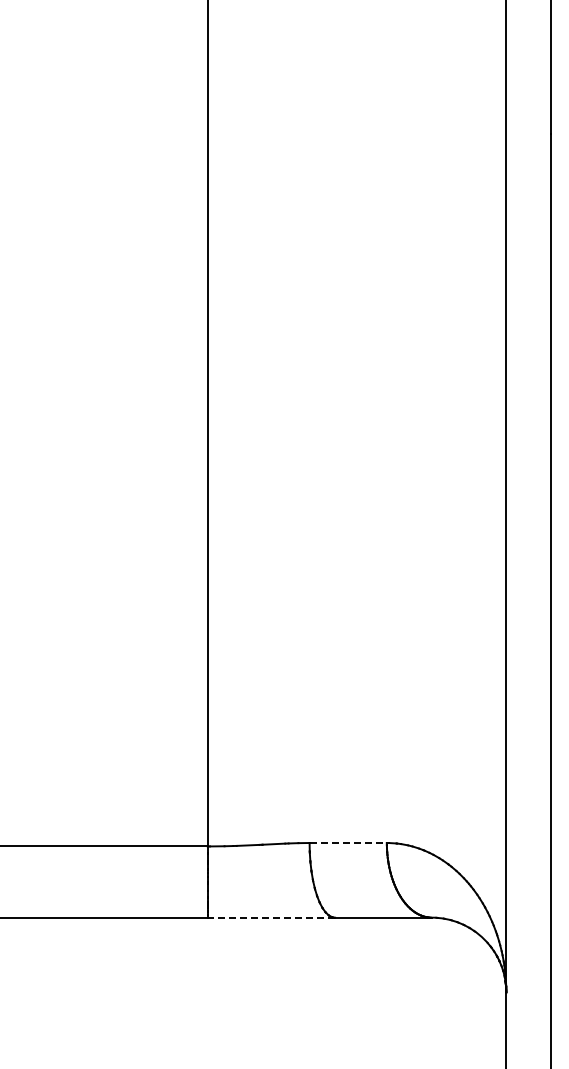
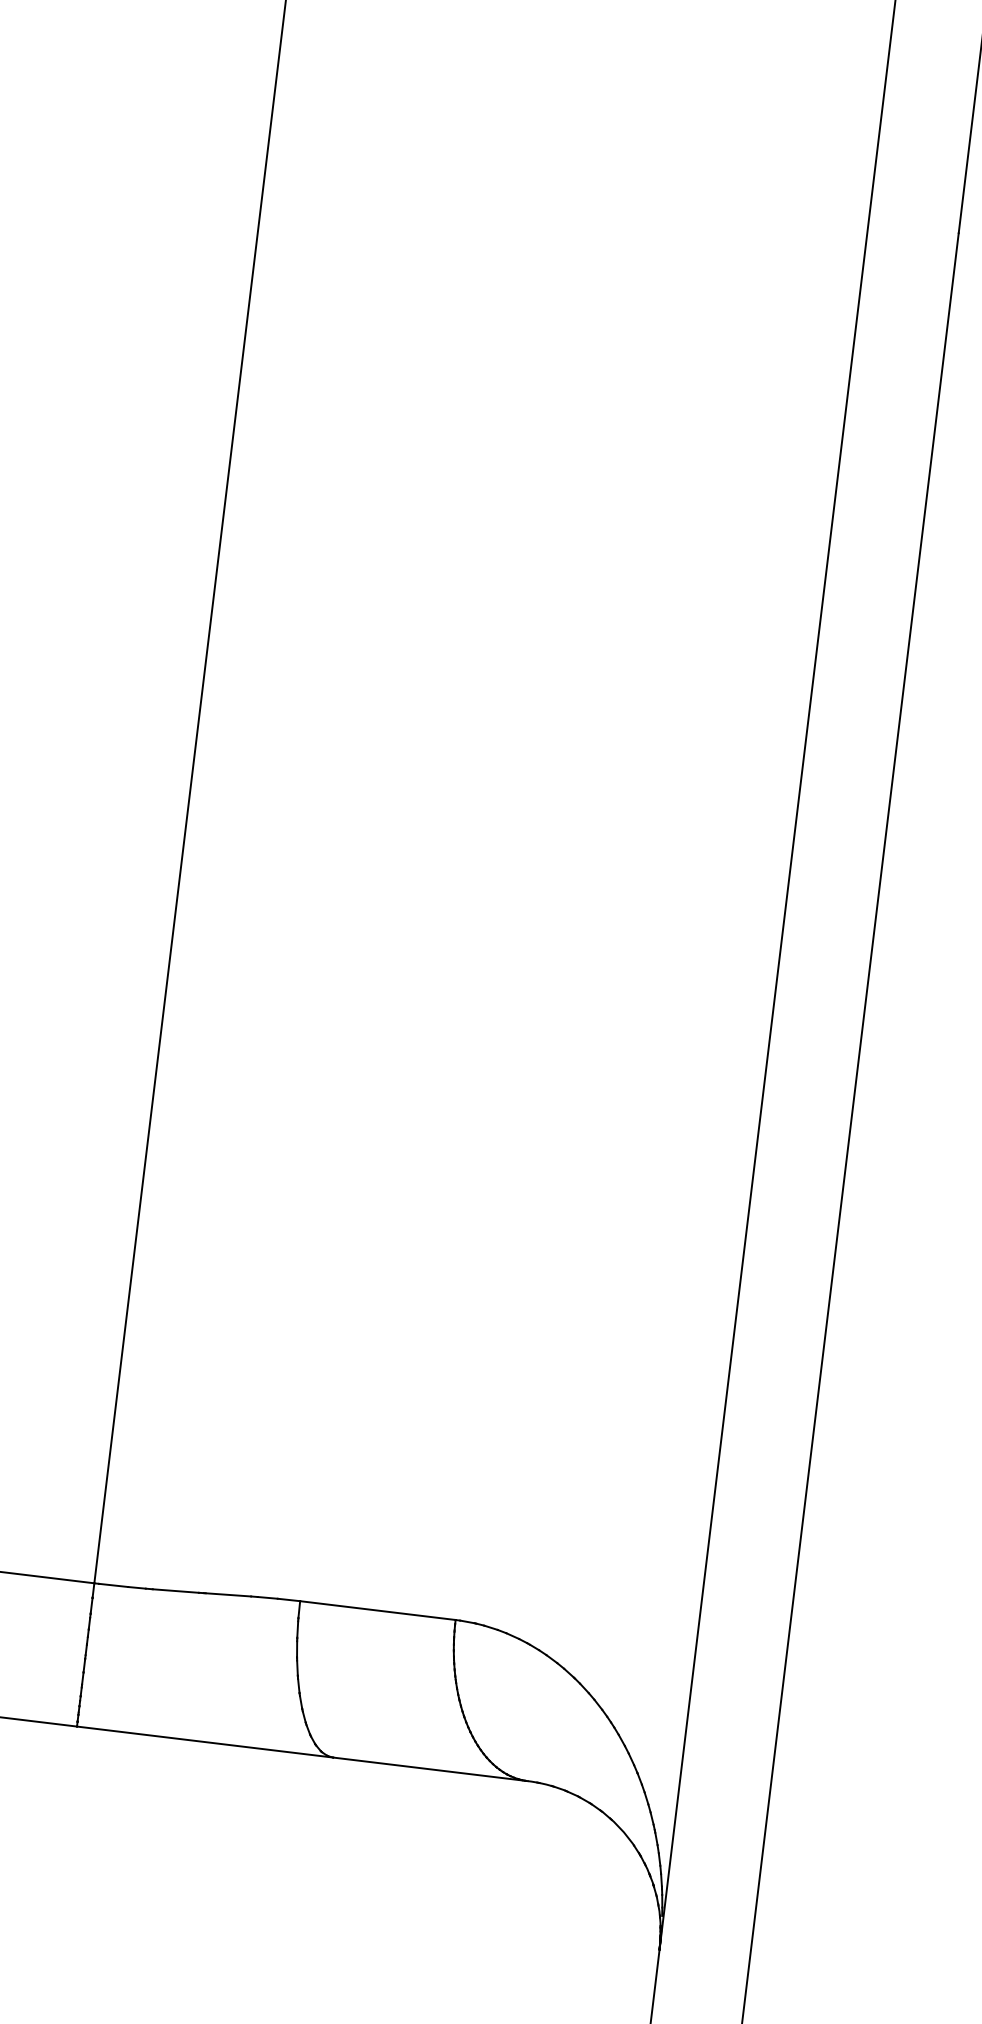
line: (348, 843) -> (378, 1611), dashed -> solid
line: (271, 917) -> (205, 1741), dashed -> solid

